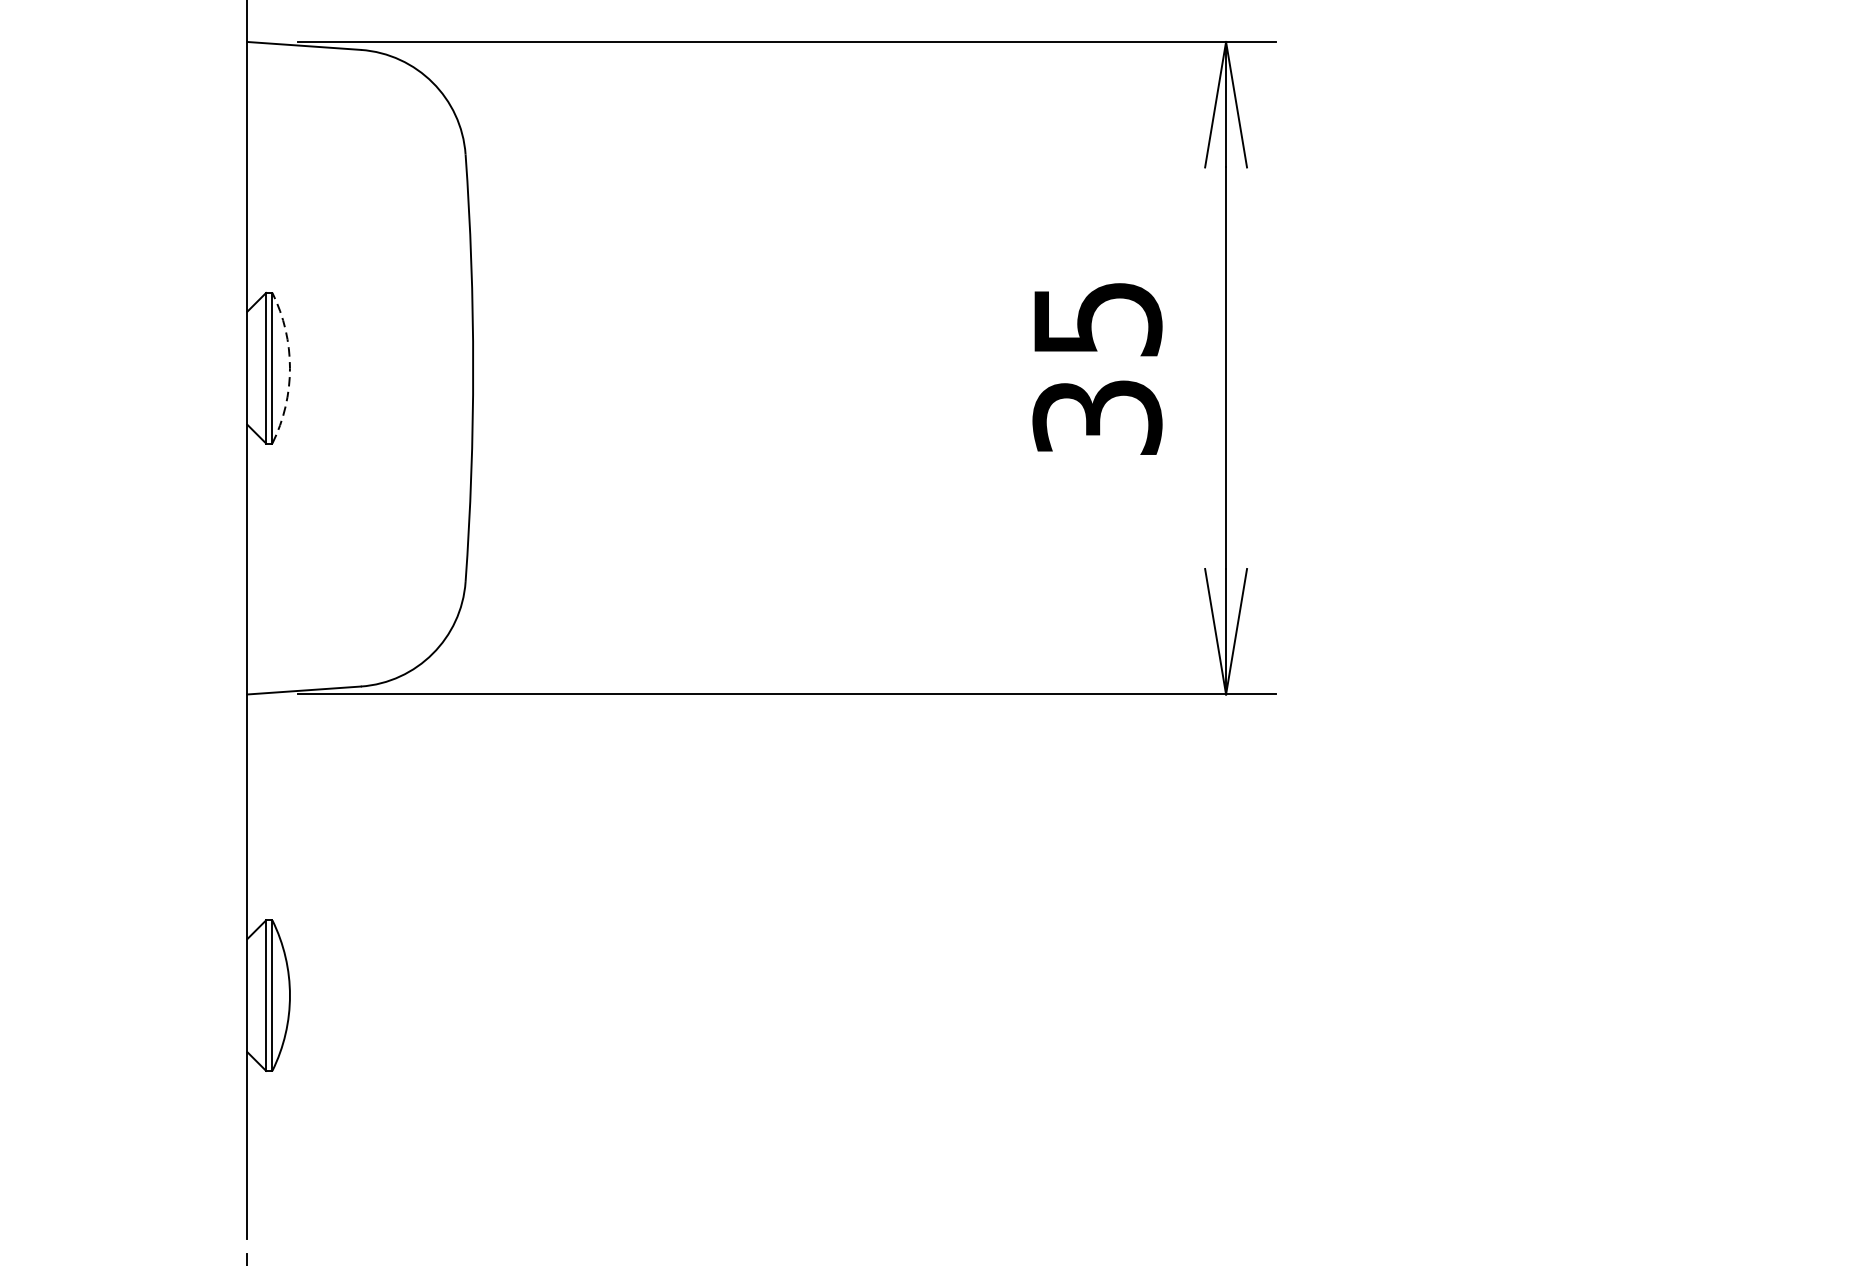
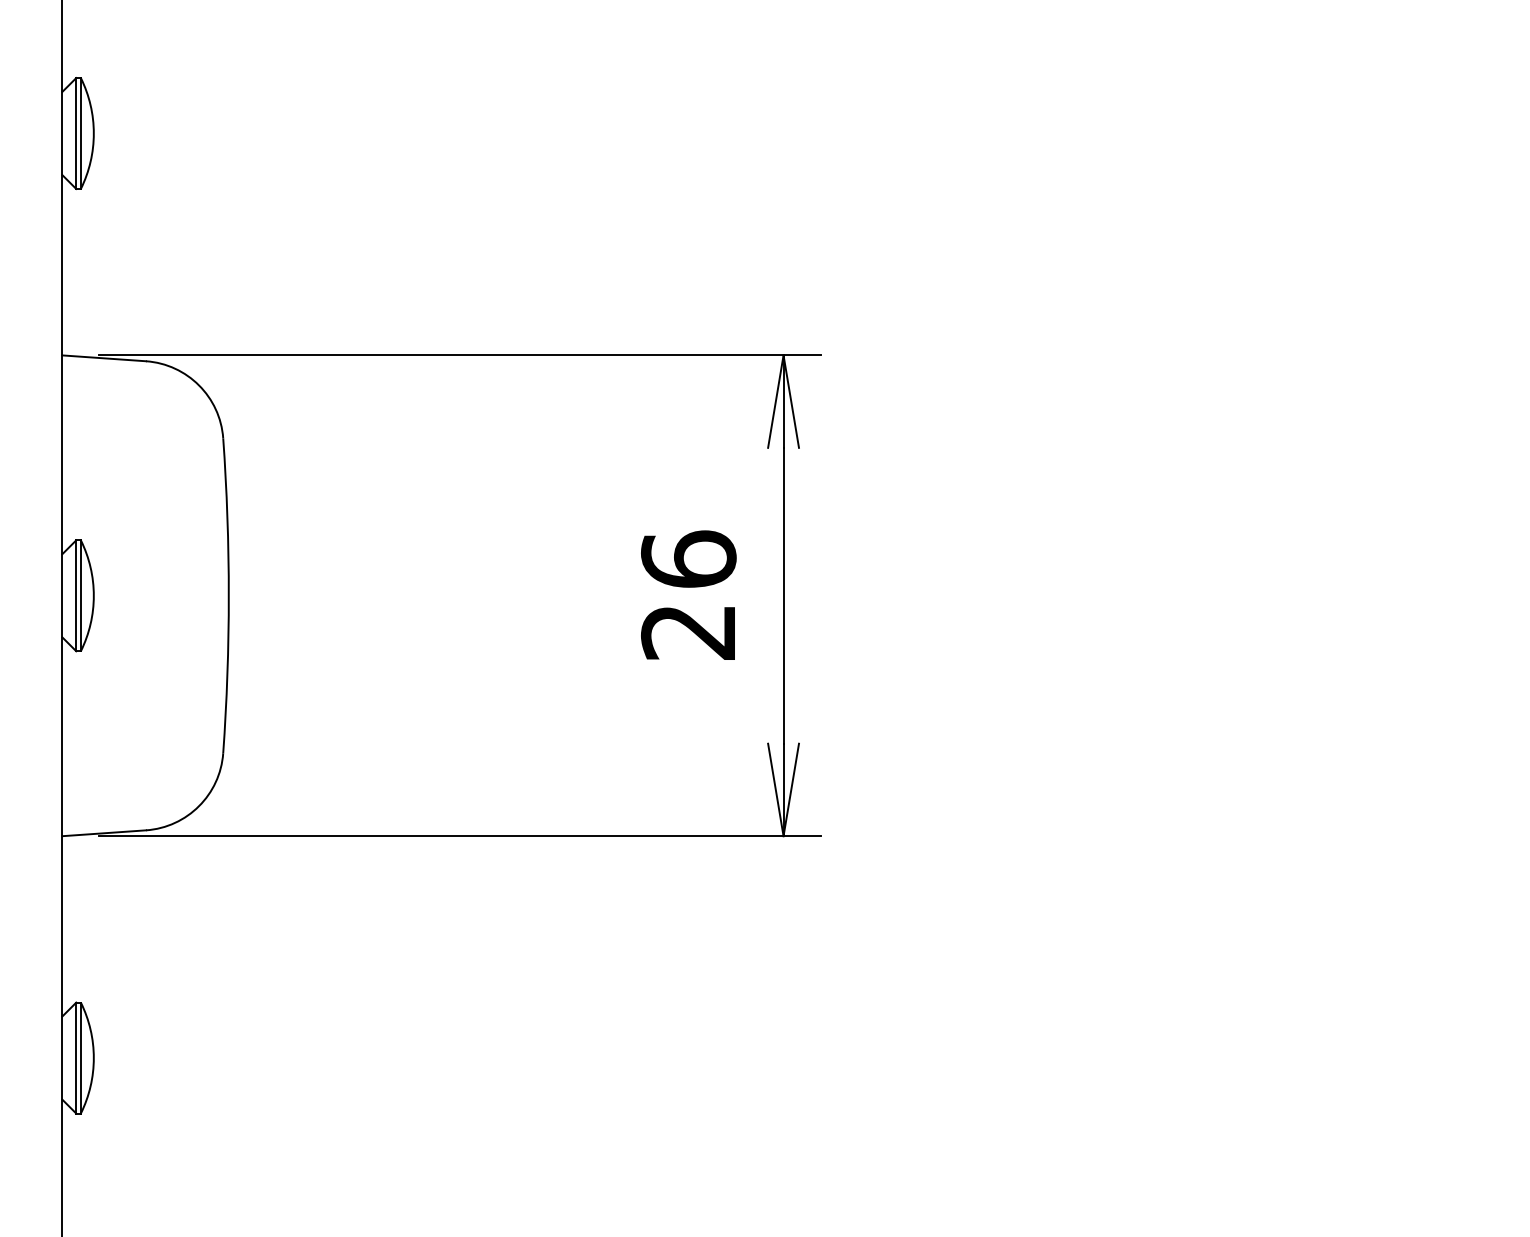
text: (1097, 366) -> (688, 594), 35 -> 26
arc: (289, 367) -> (93, 595), dashed -> solid

